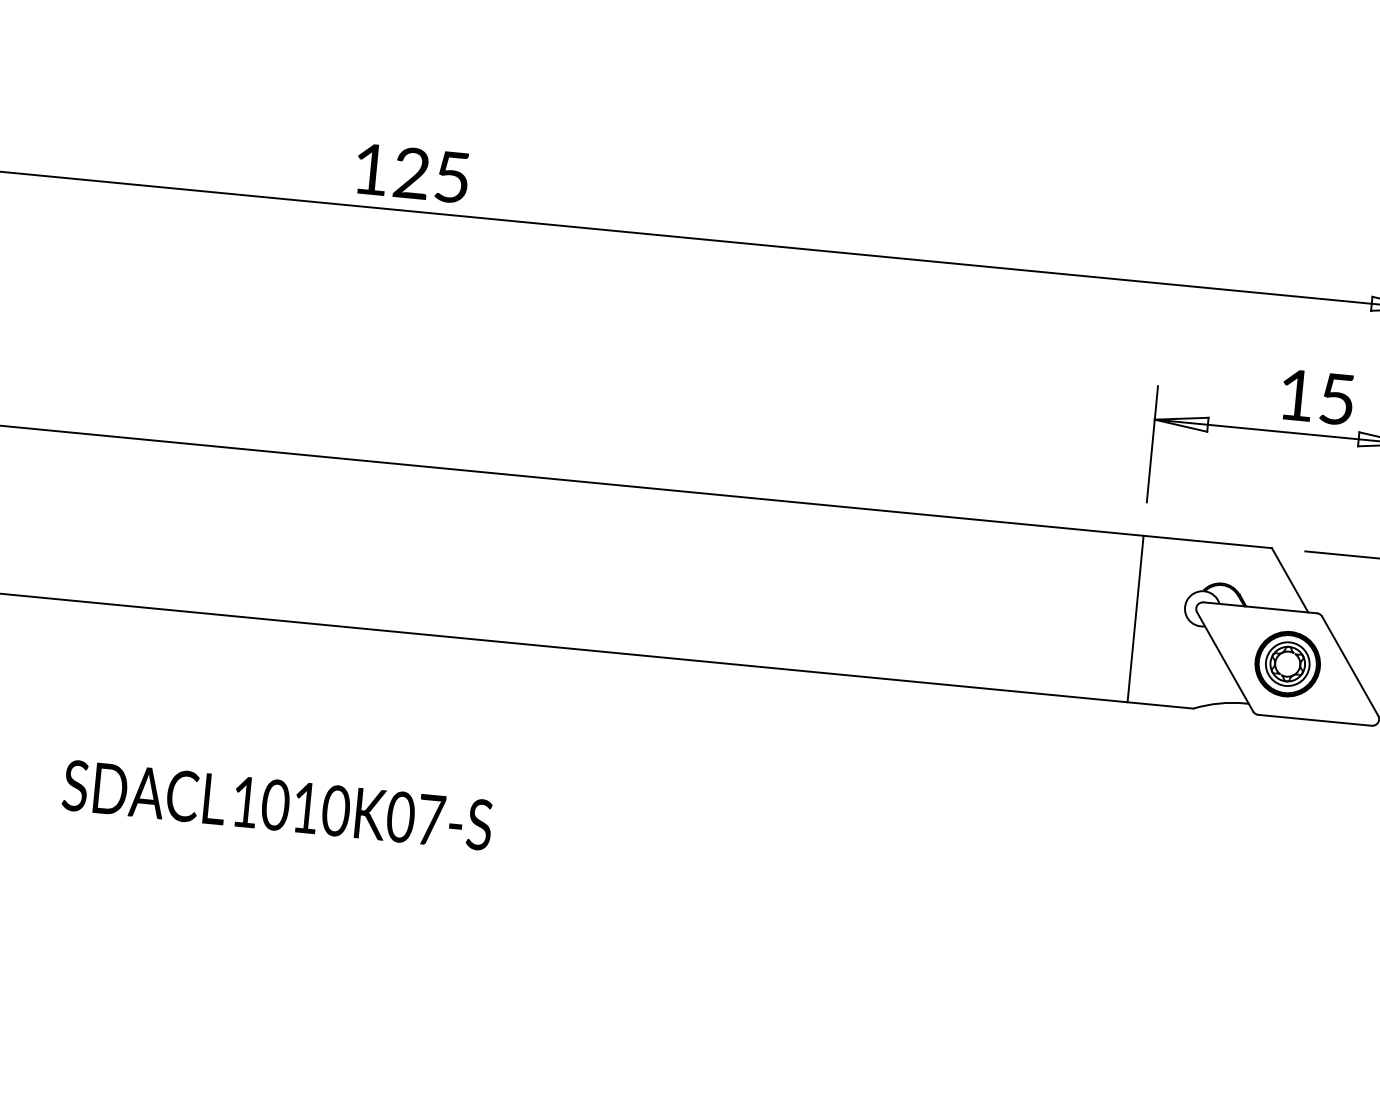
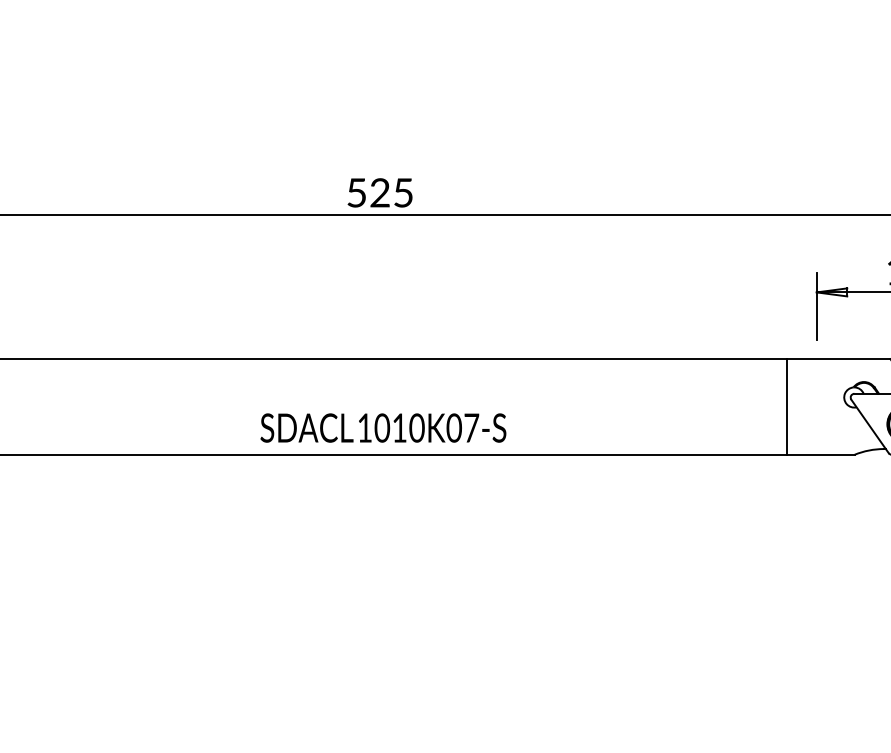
text: (370, 168) -> (356, 192), 125 -> 525
line: (1135, 618) -> (786, 406), moved
text: (277, 804) -> (383, 427), moved

